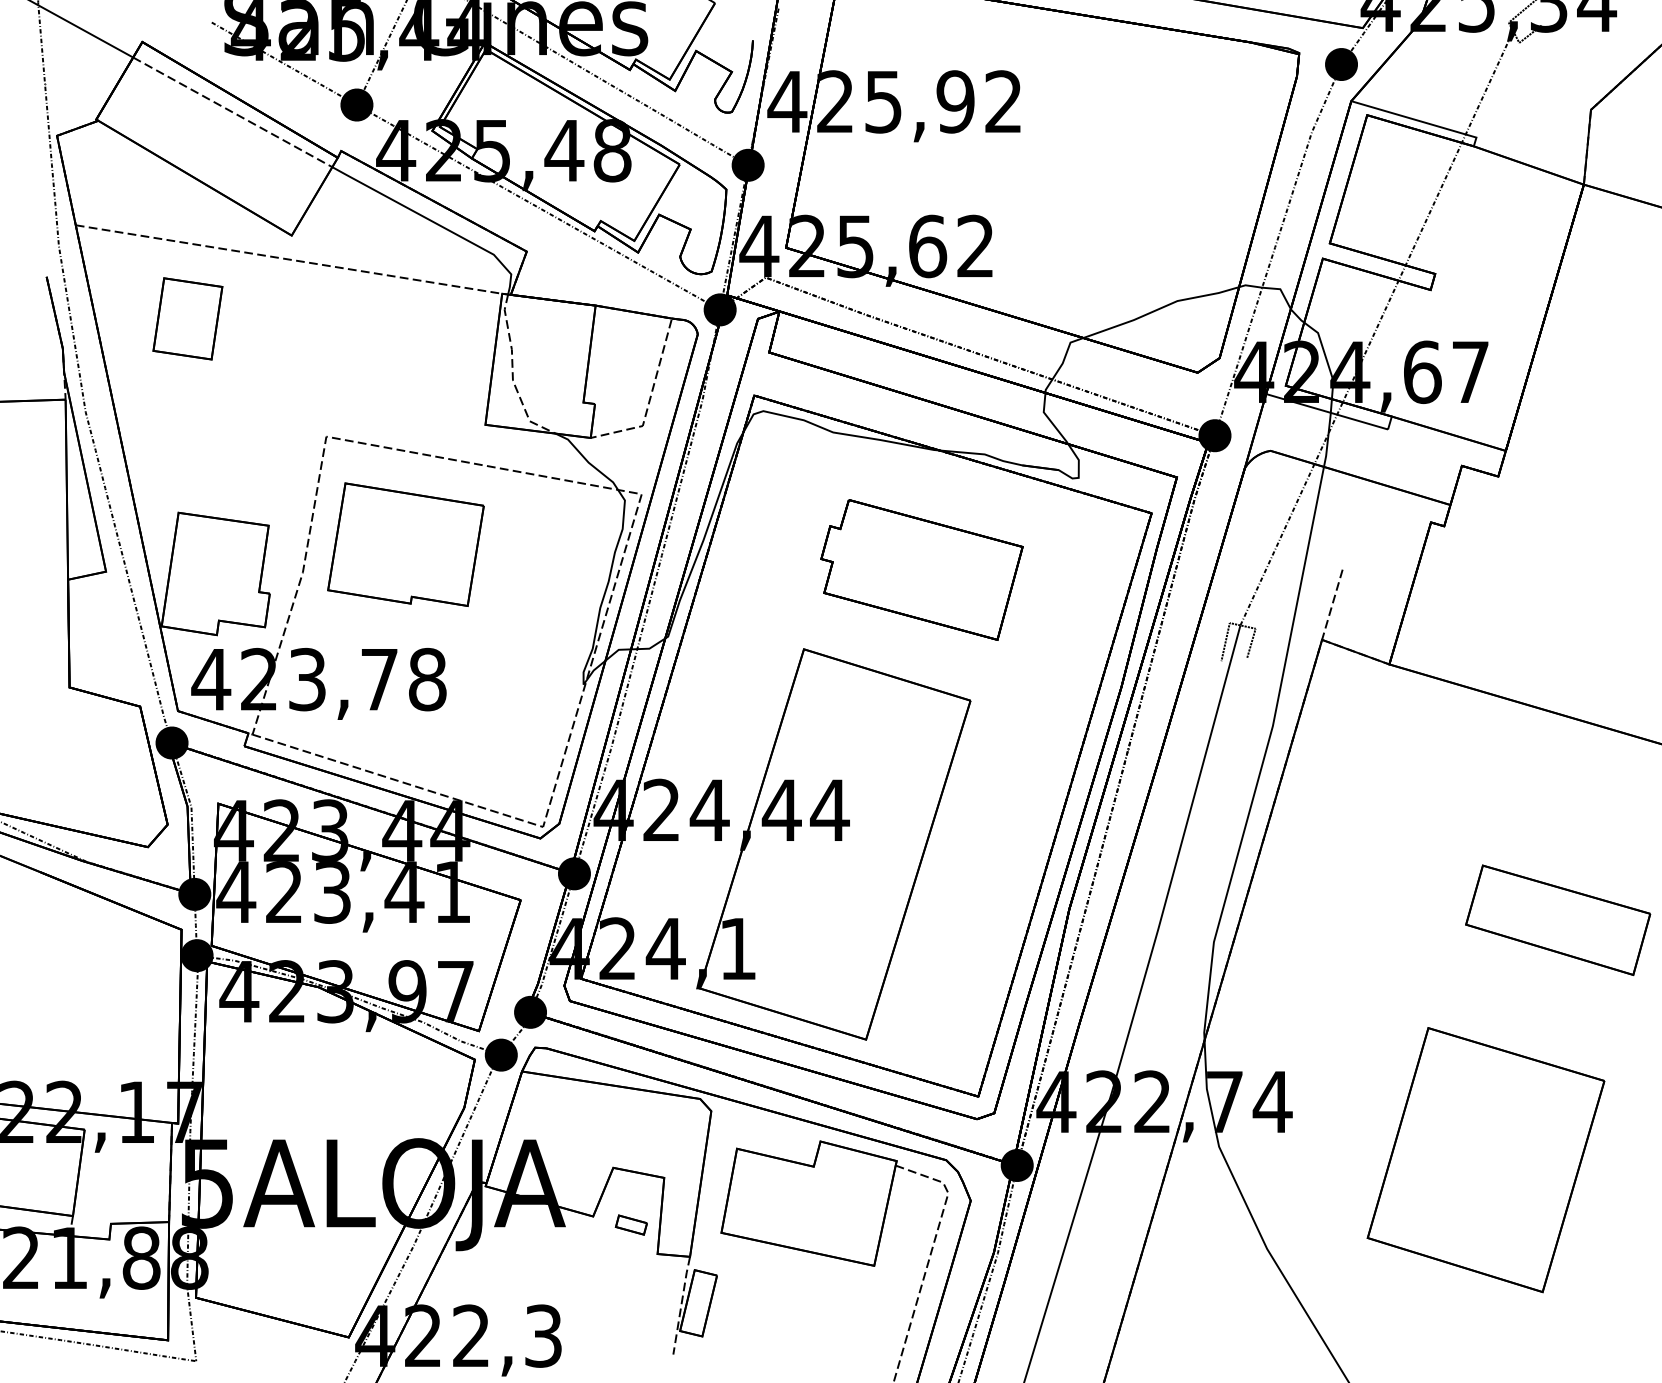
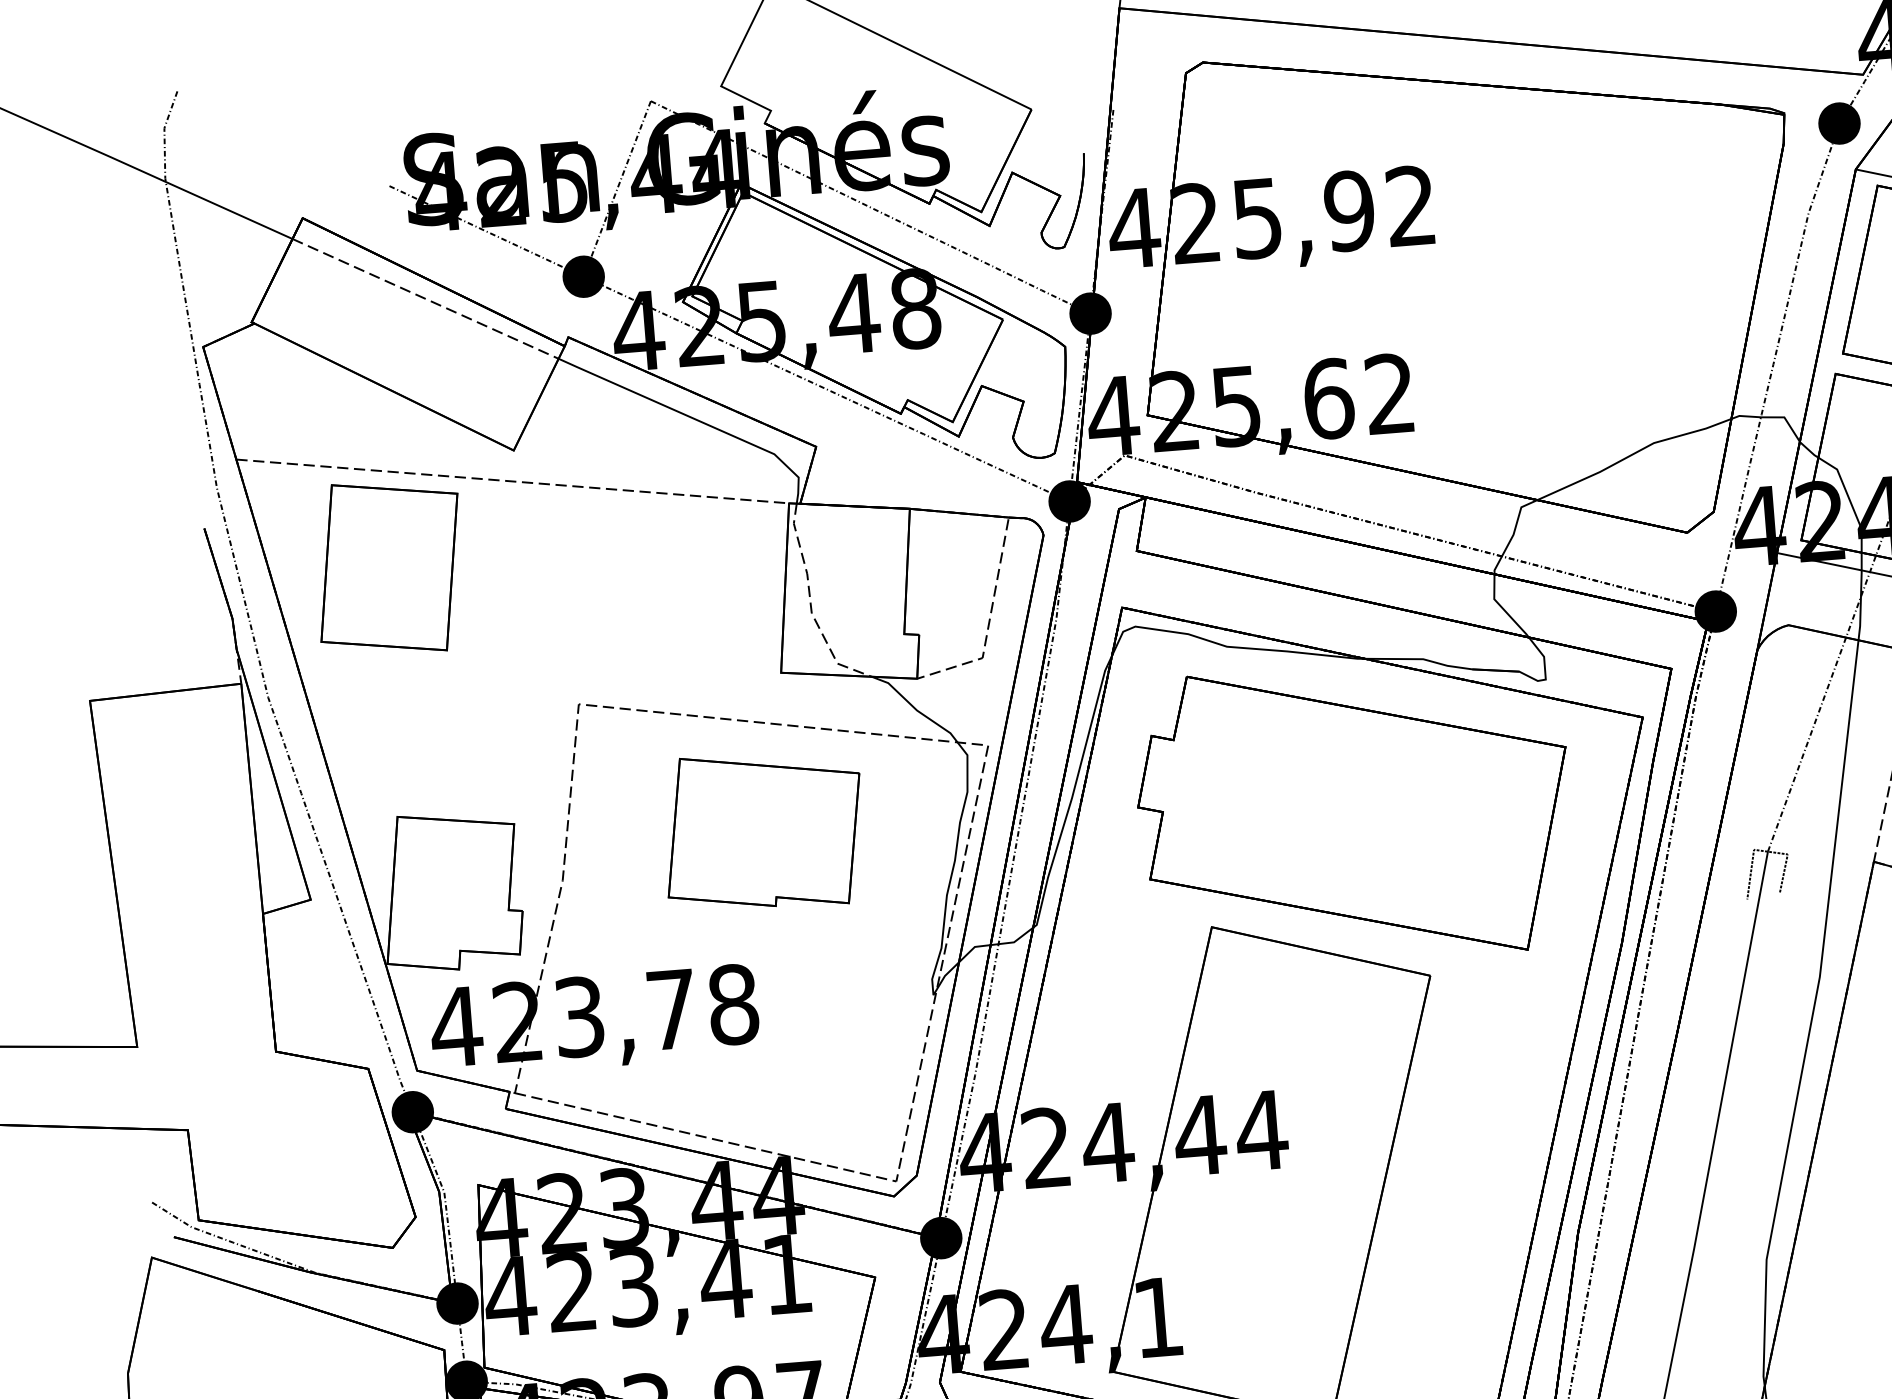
part: (187, 318) -> (388, 567), size x1.67
part: (405, 544) -> (763, 830), moved
part: (921, 569) -> (1354, 812), size x1.67

